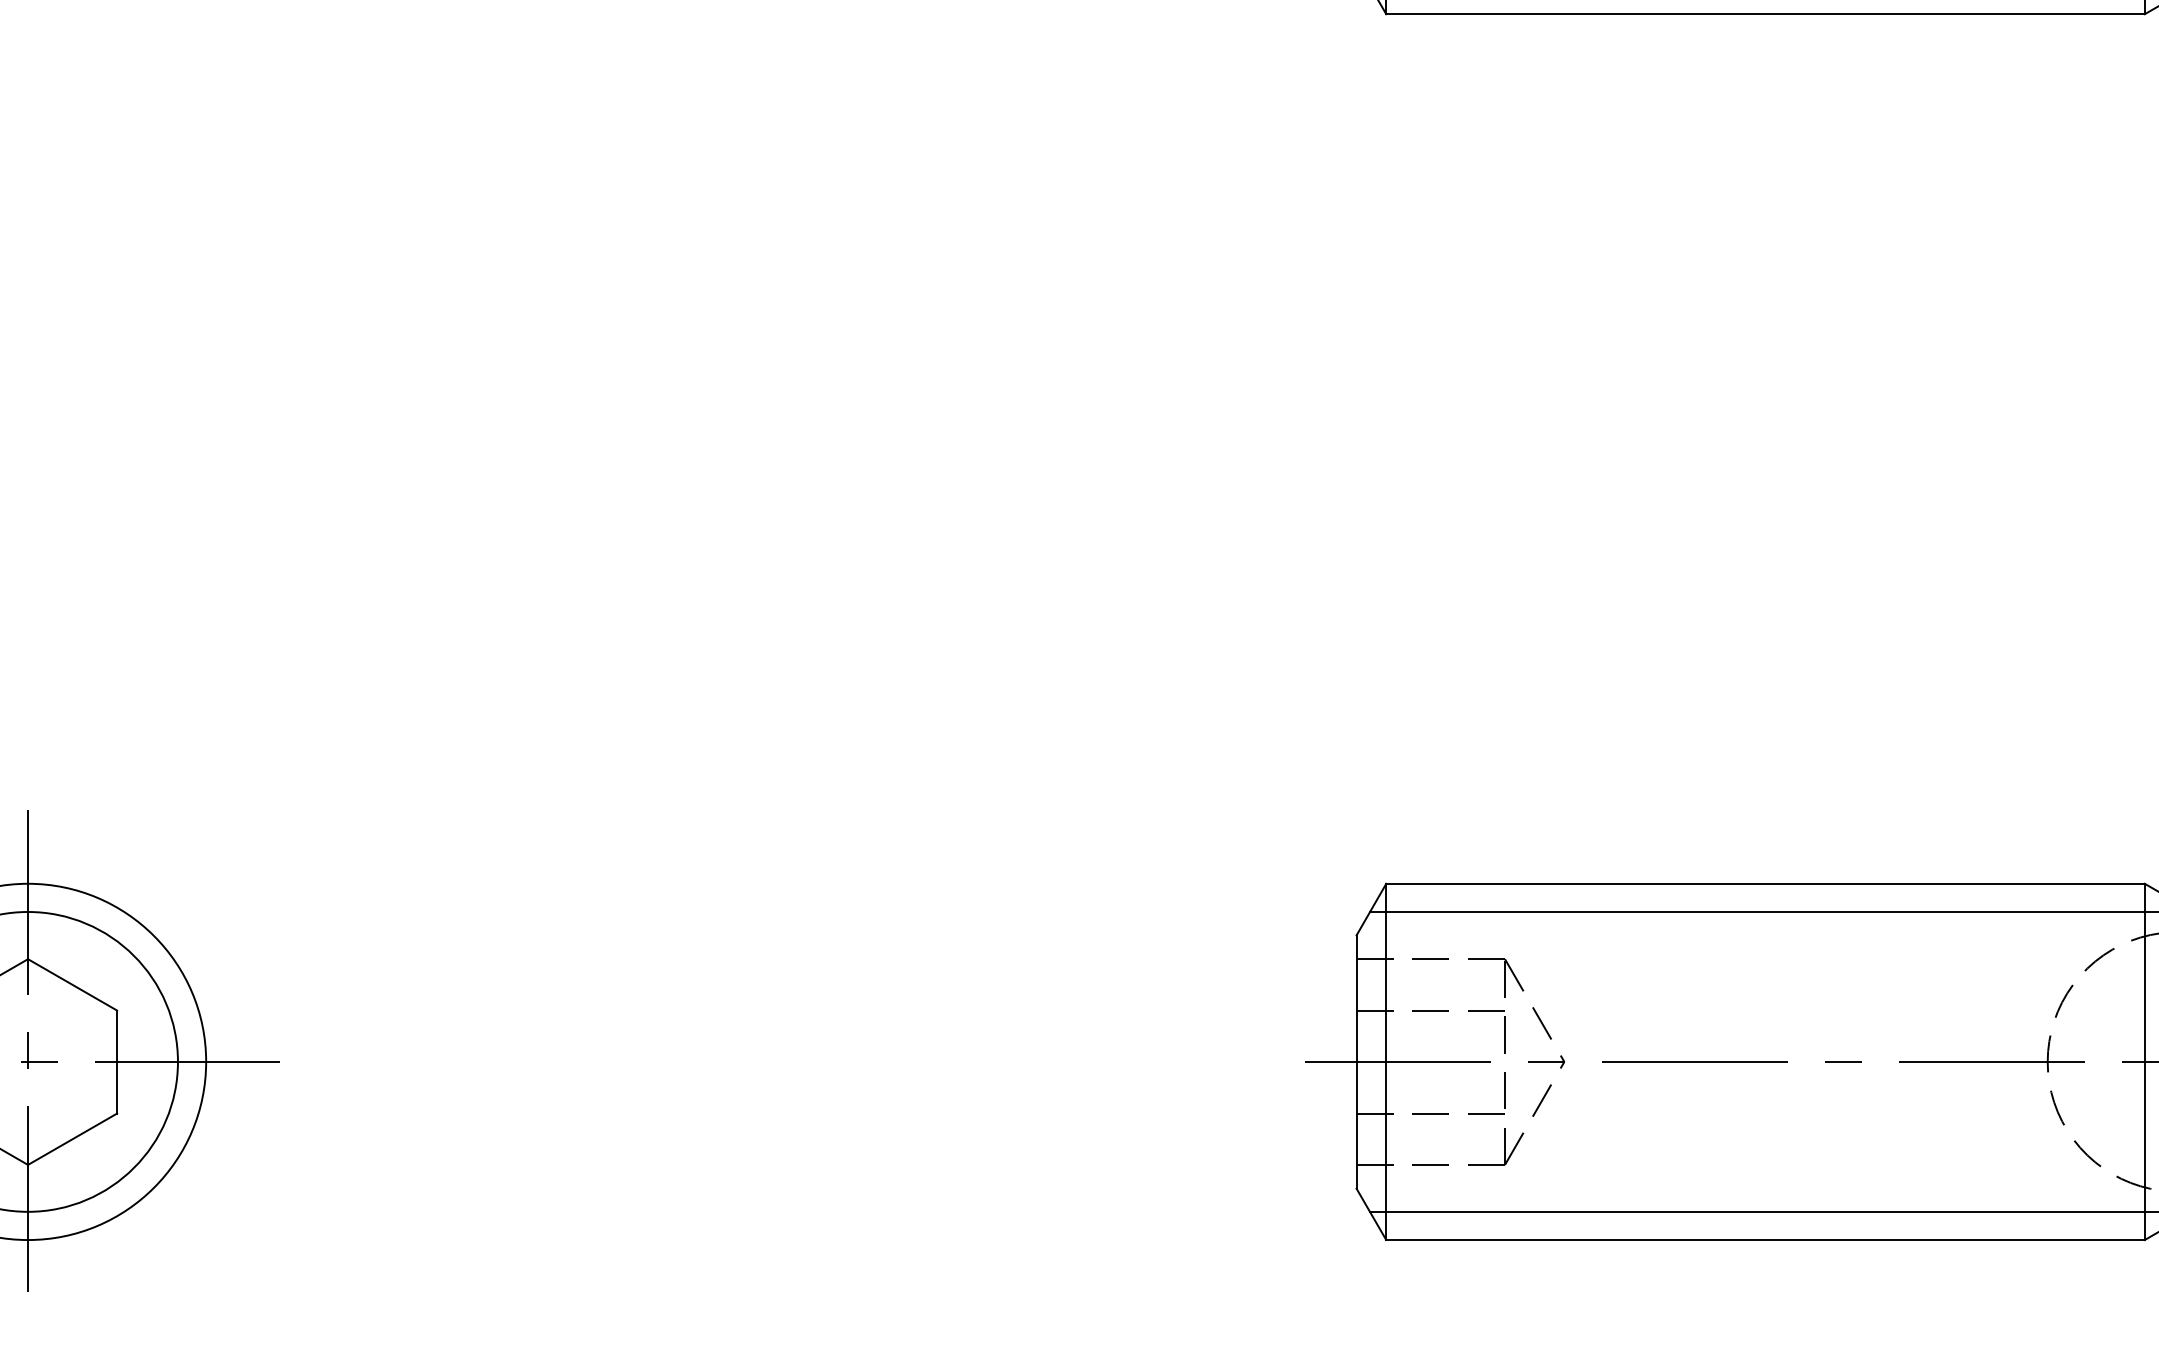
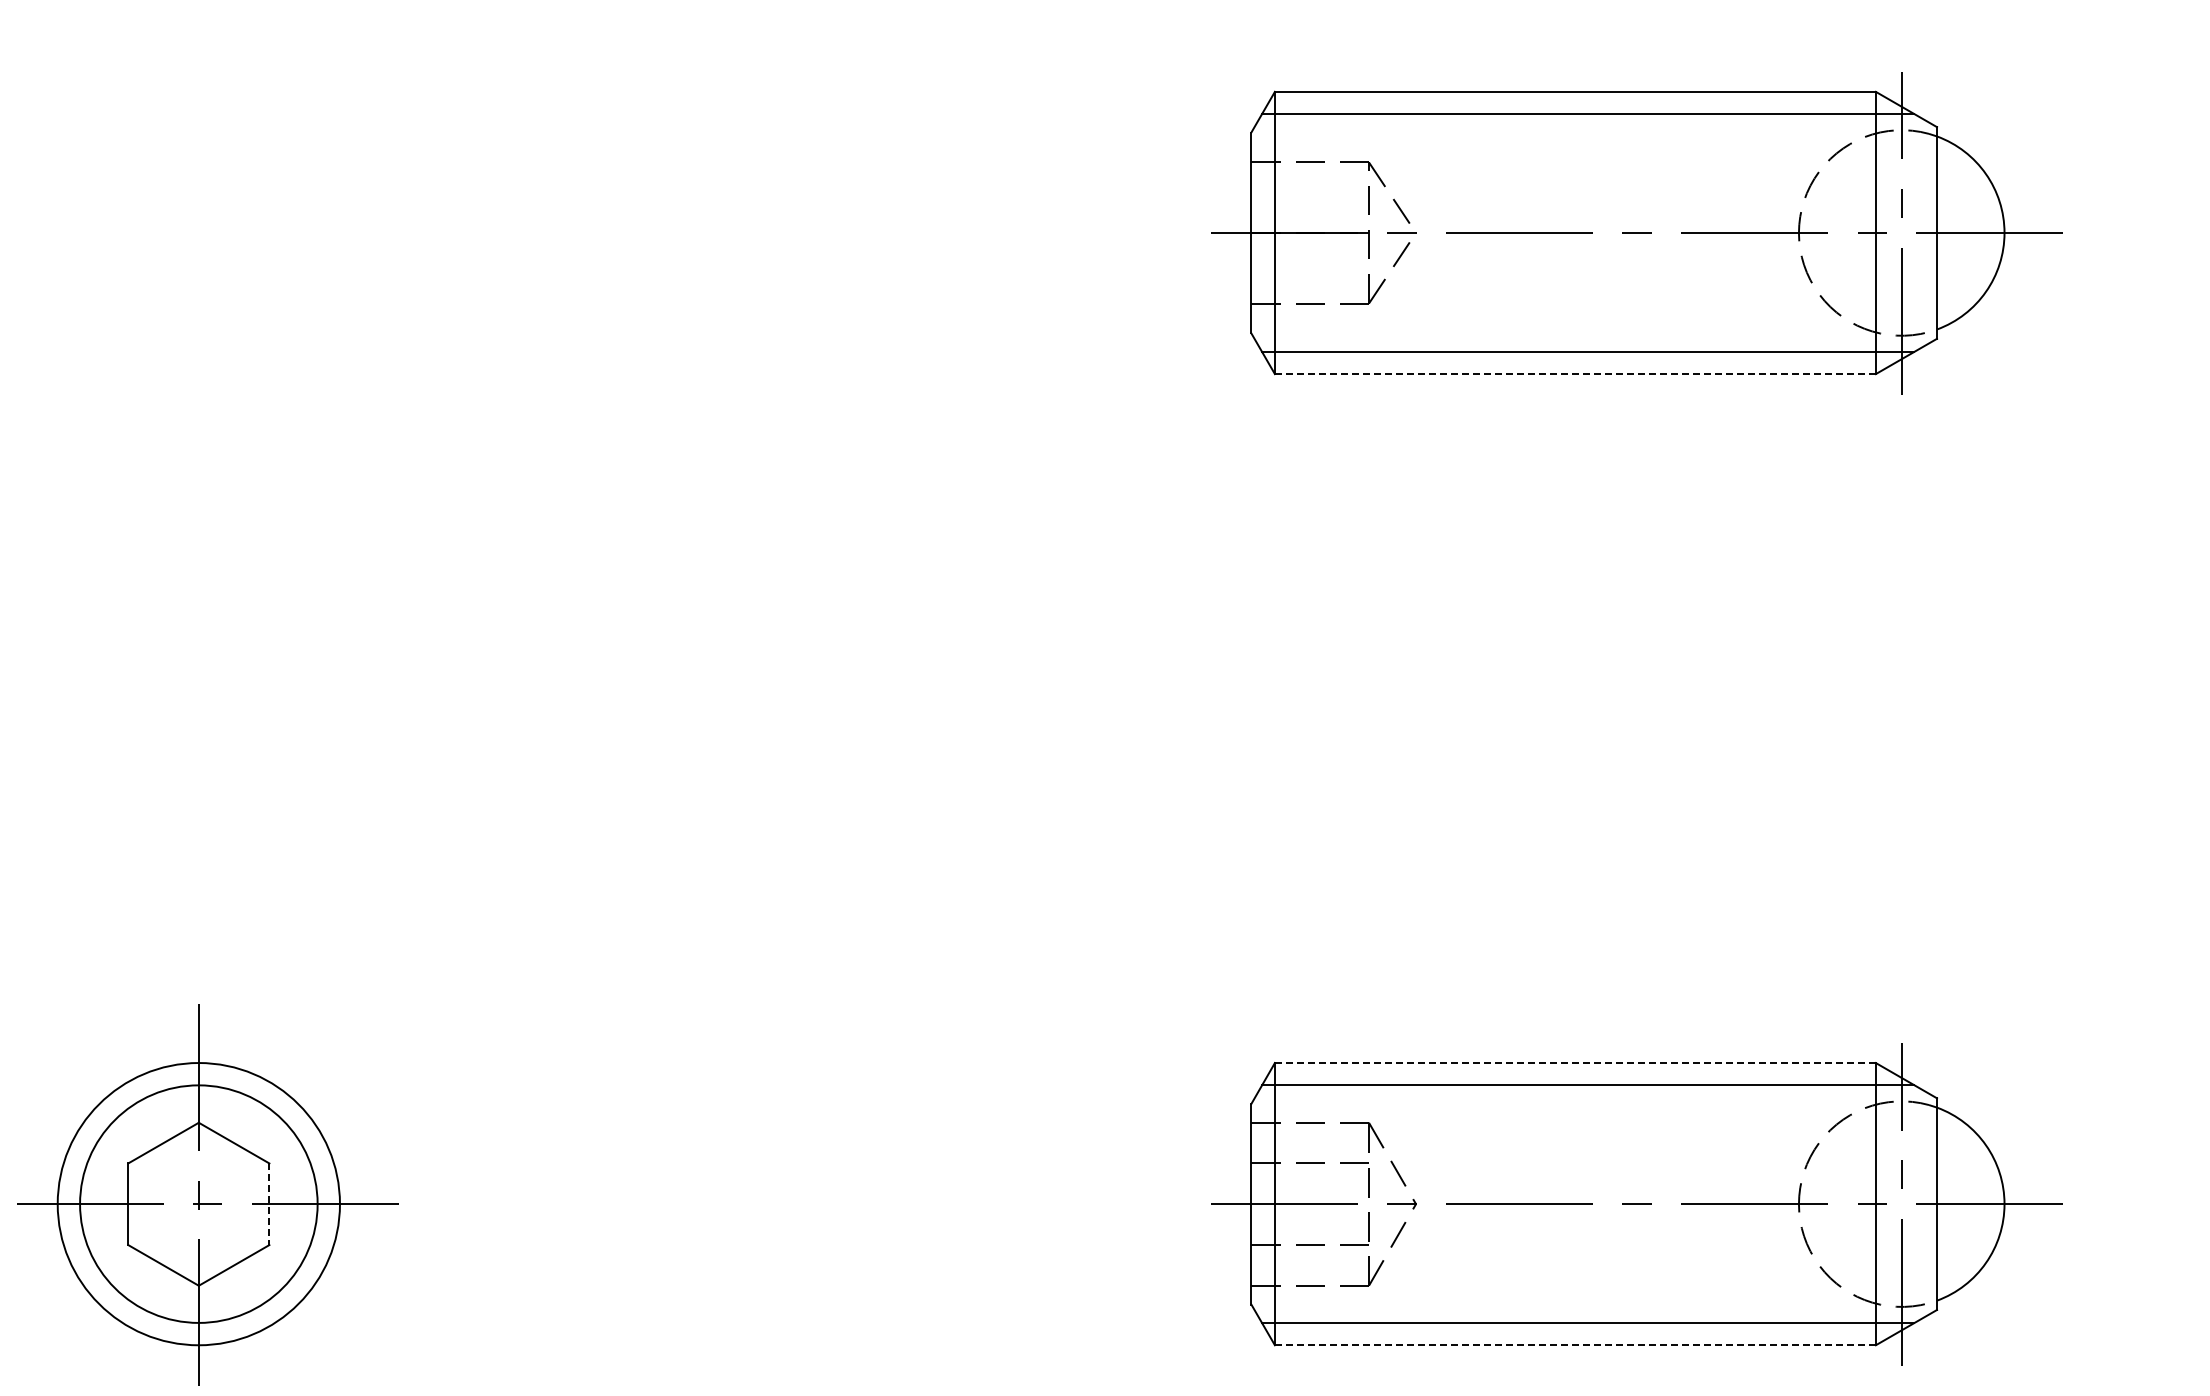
line: (1765, 14) -> (1575, 374), solid -> dashed
line: (1765, 884) -> (1575, 1063), solid -> dashed
line: (117, 1062) -> (269, 1204), solid -> dashed
line: (1765, 1240) -> (1575, 1345), solid -> dashed

